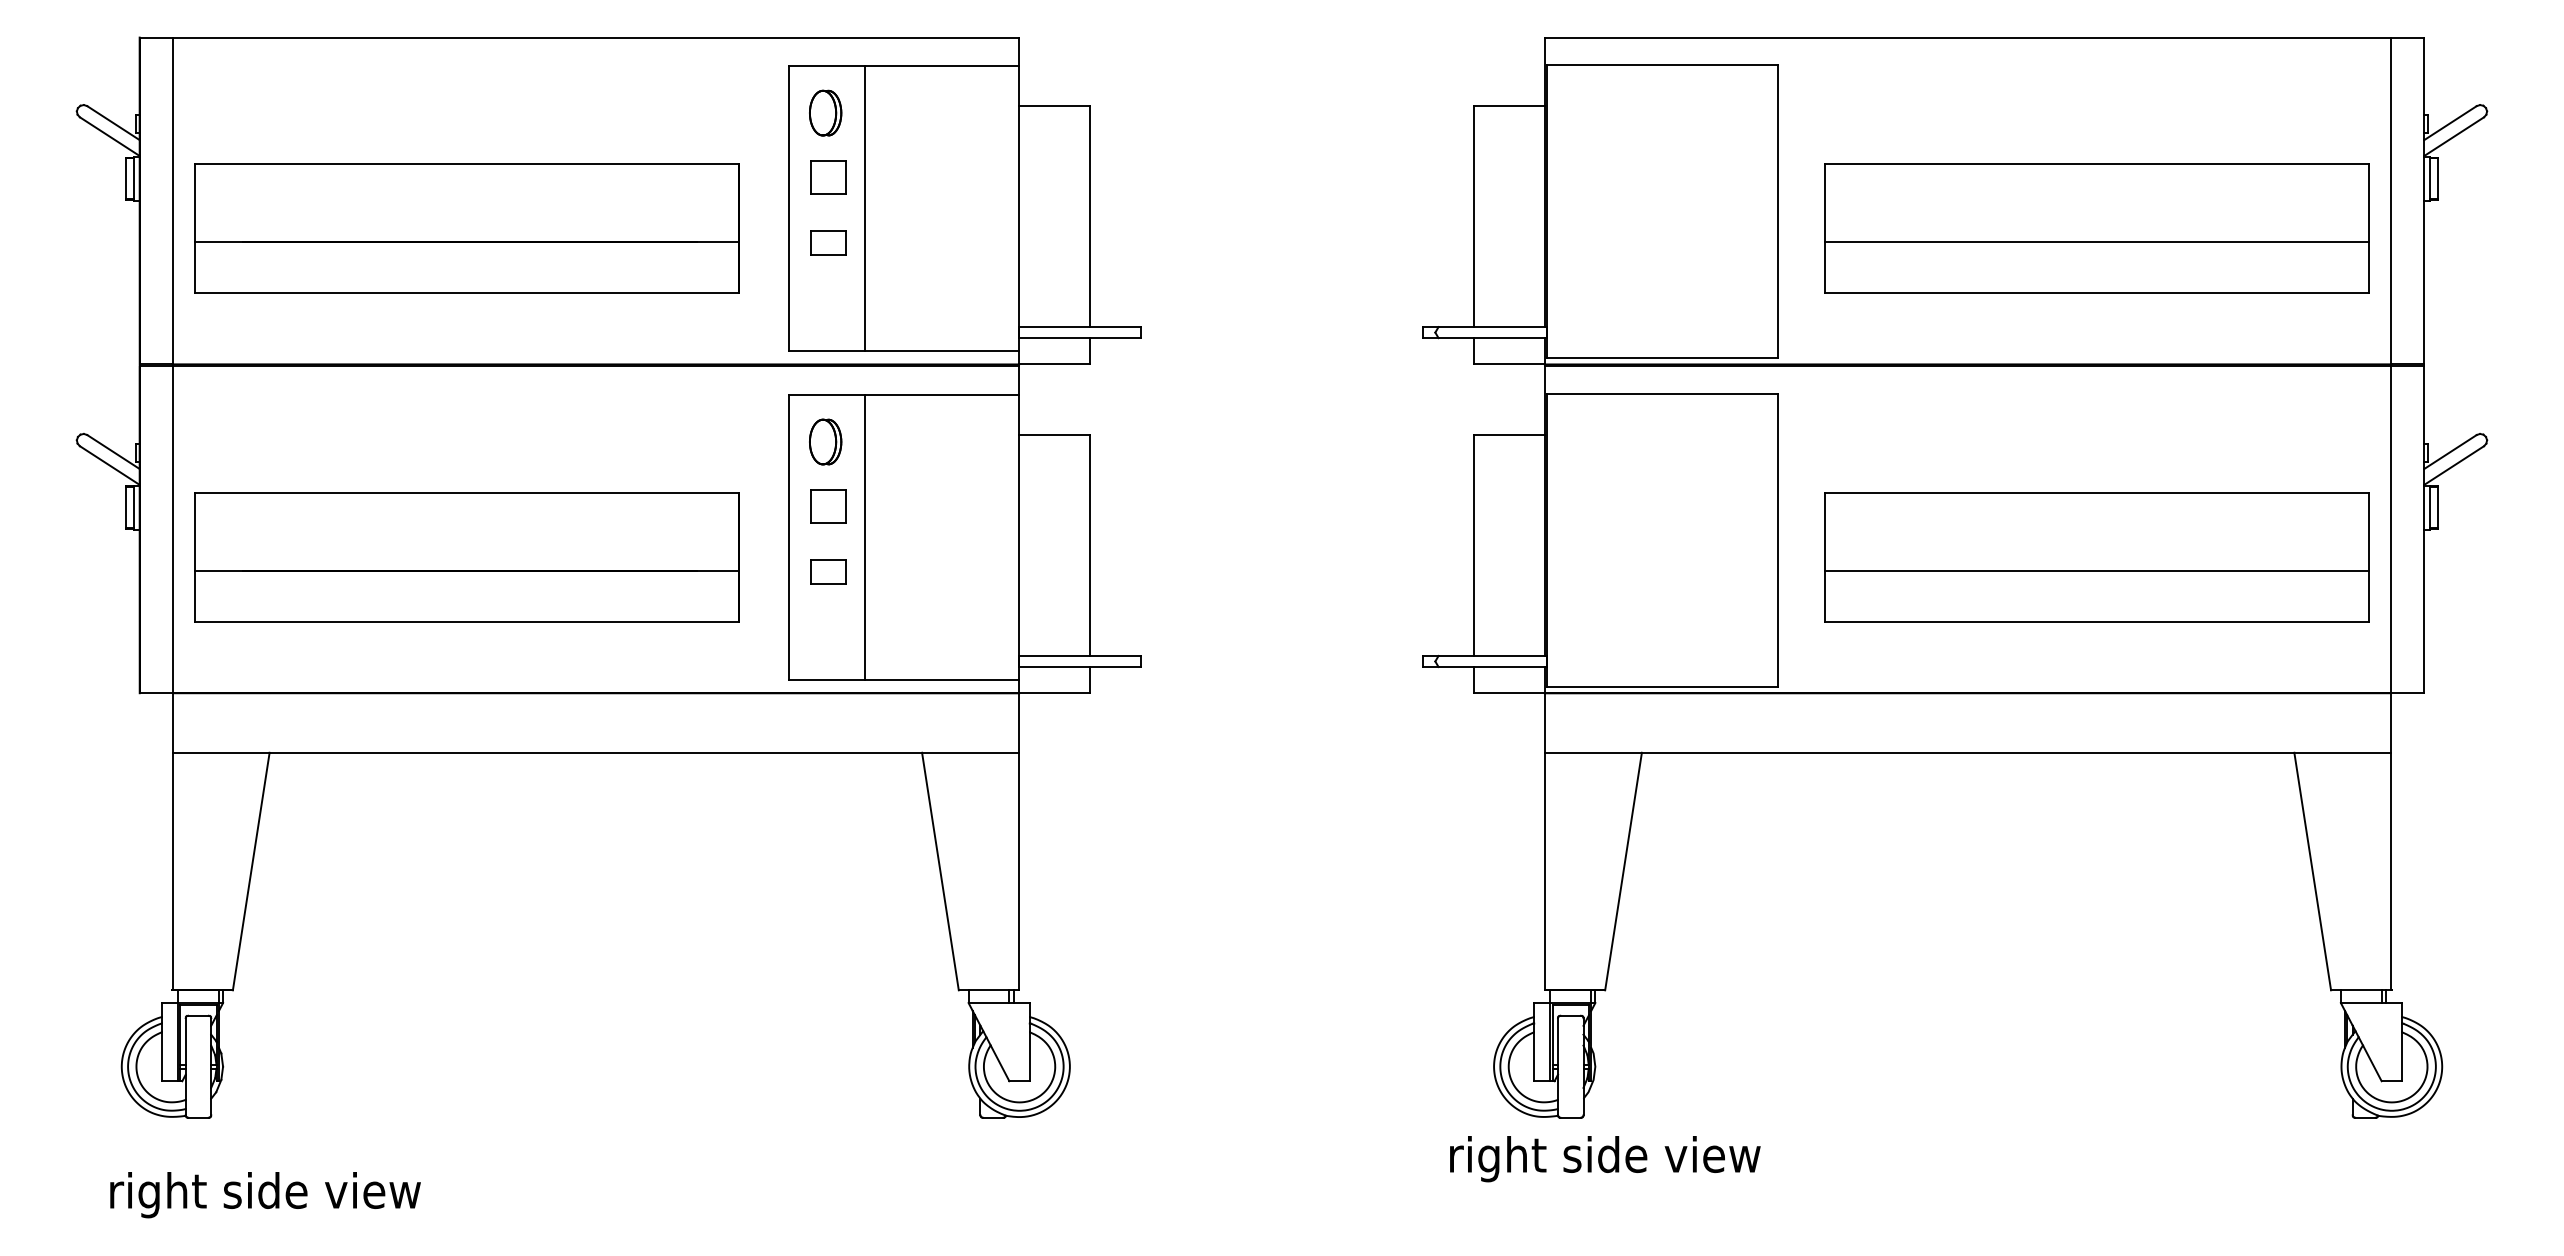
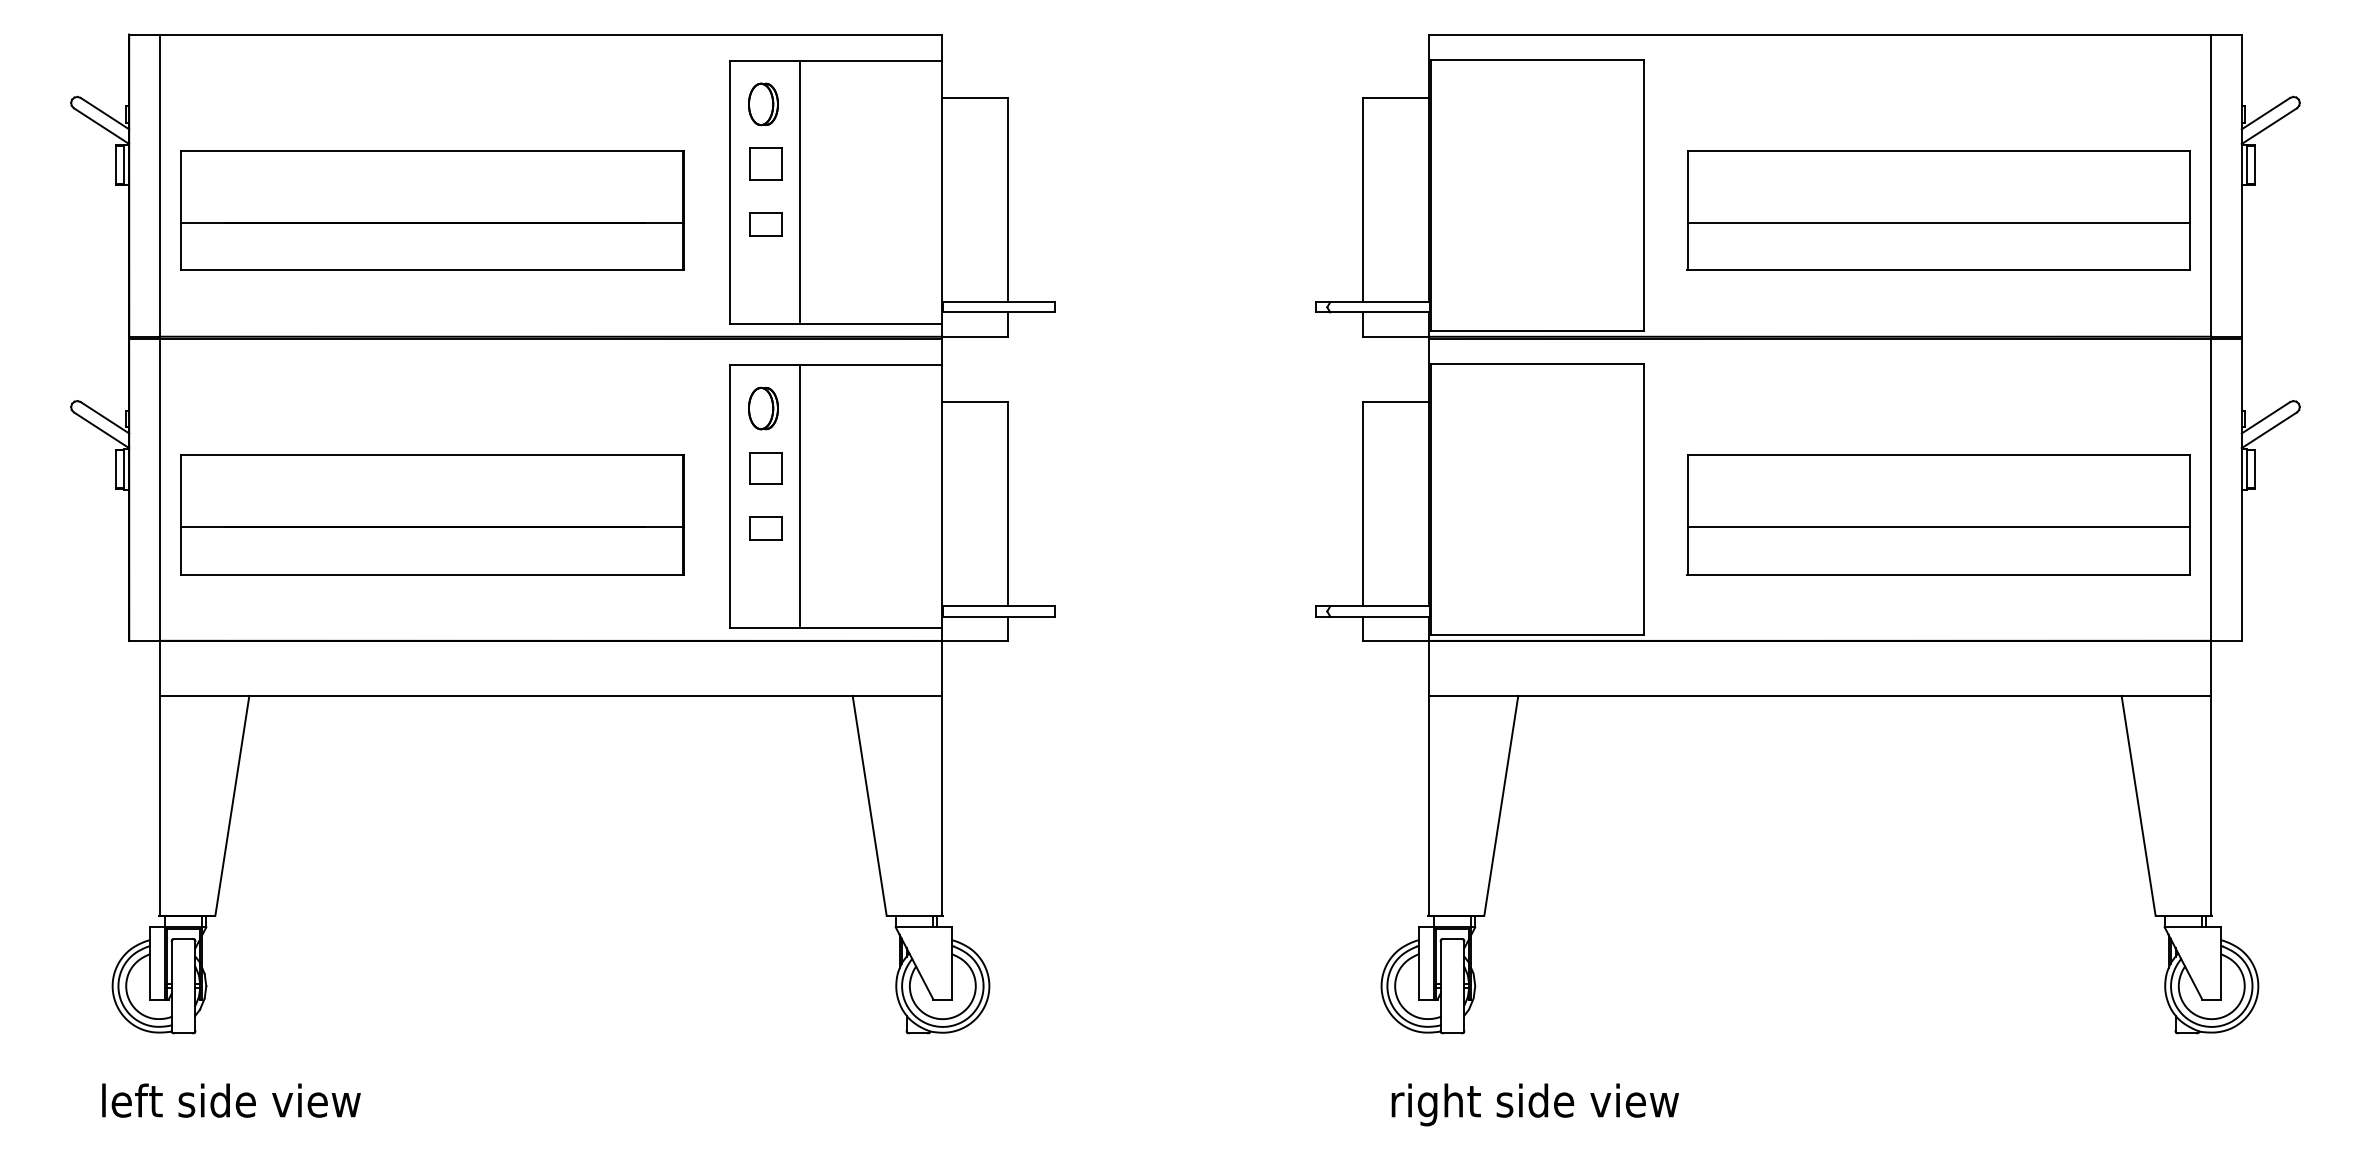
text: (1605, 1159) -> (1535, 1105), moved
text: (265, 1195) -> (245, 1105), right side view -> left side view

